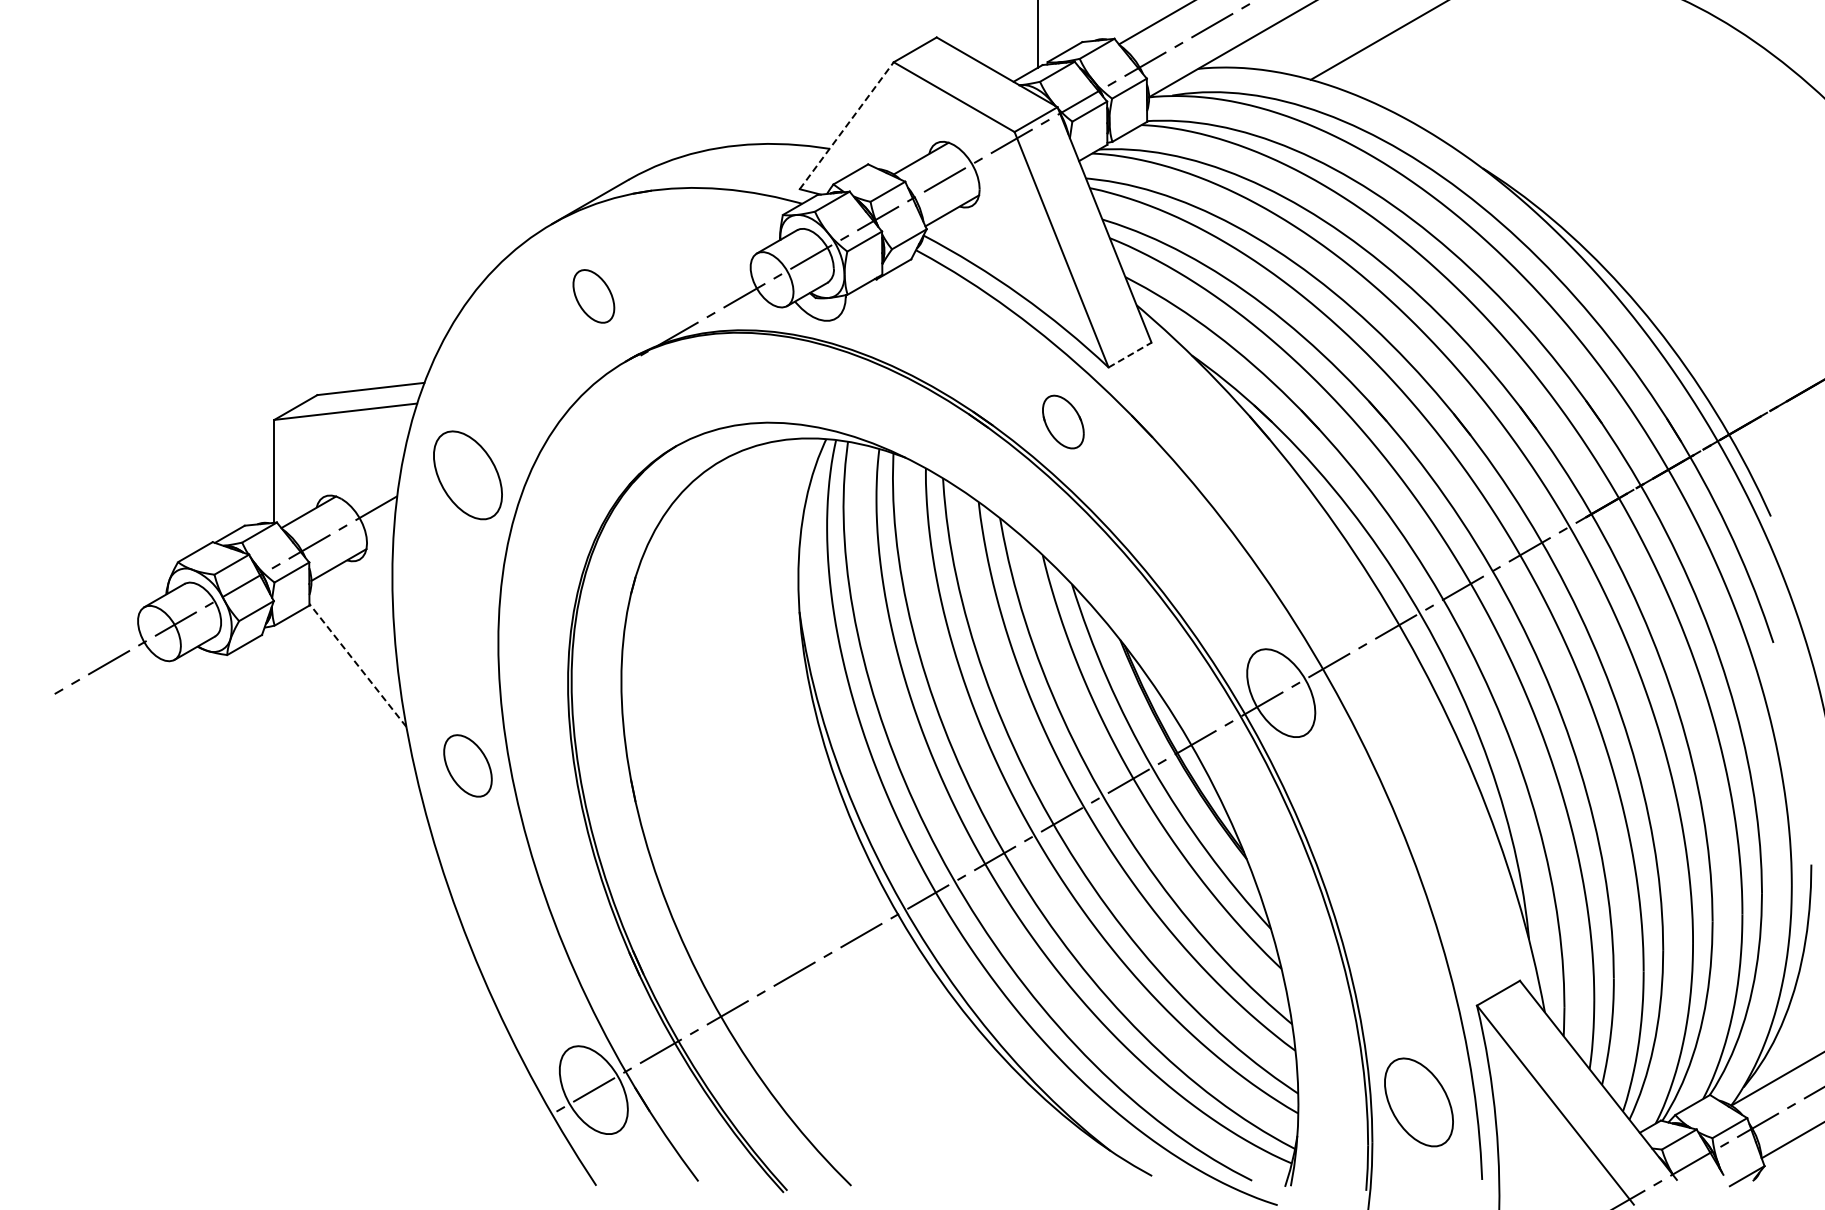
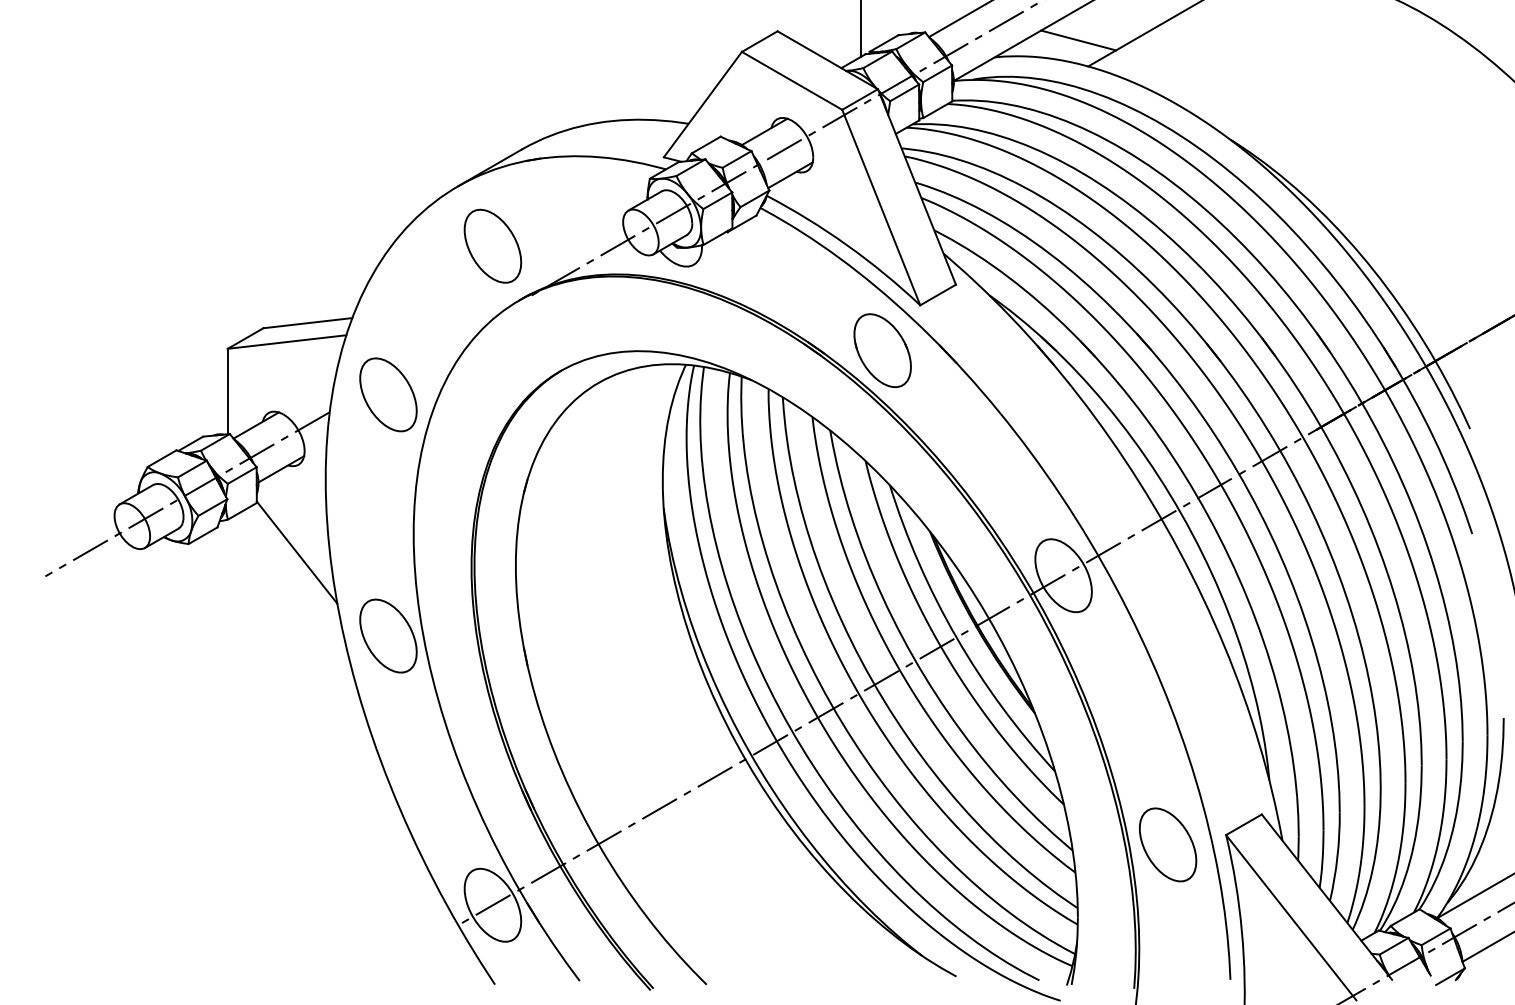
line: (1299, 48) -> (1078, 40), added
line: (846, 125) -> (702, 104), dashed -> solid
part: (593, 296) -> (492, 246), size x1.67
line: (1130, 355) -> (938, 295), dashed -> solid
part: (1063, 421) -> (882, 350), size x1.67
line: (357, 664) -> (296, 551), dashed -> solid
part: (467, 765) -> (388, 635), size x1.43
part: (1418, 1102) -> (1167, 844), moved

